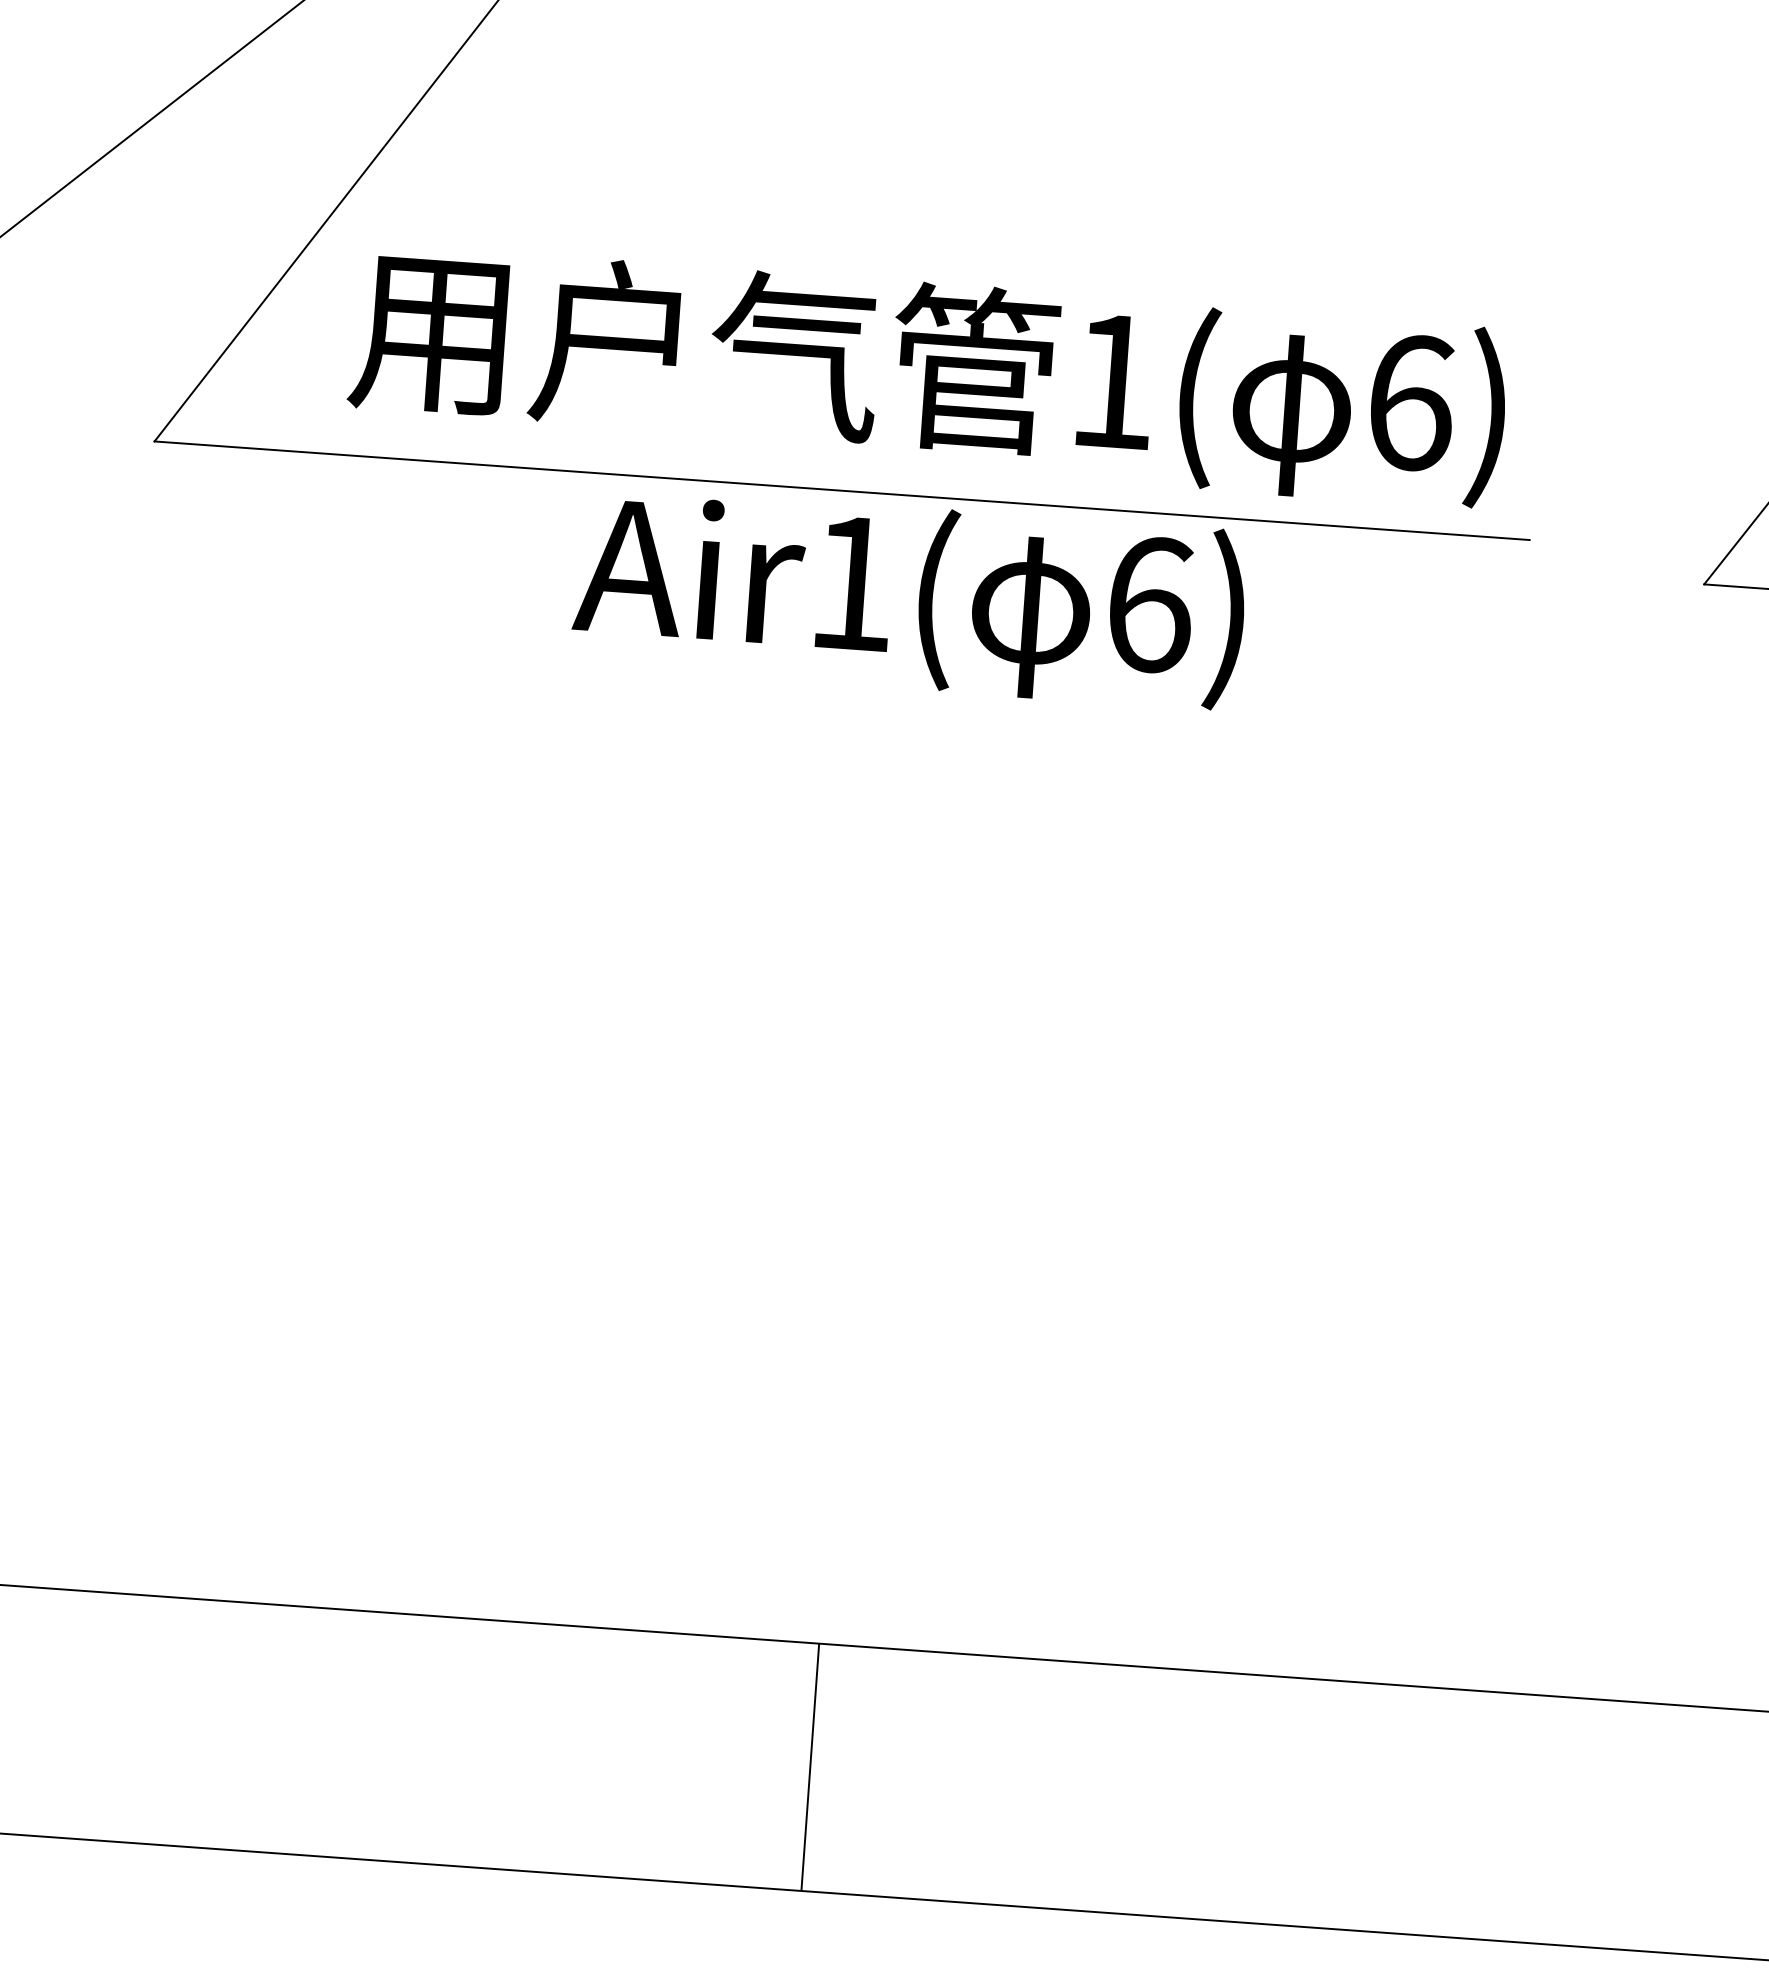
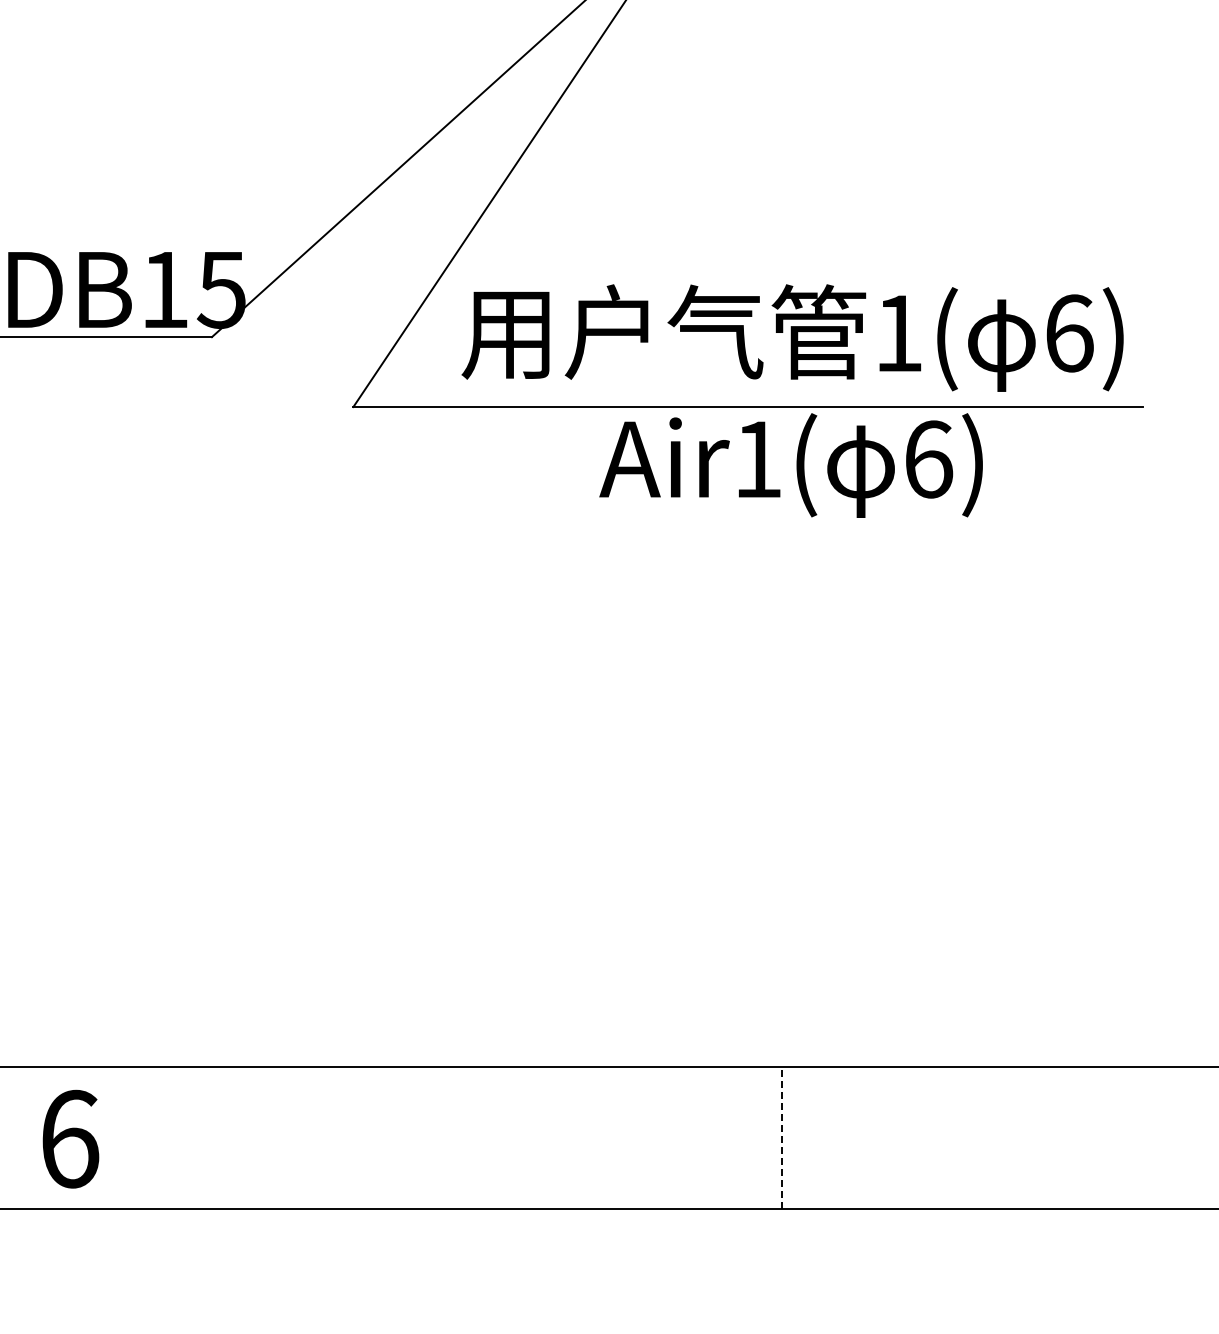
line: (810, 1767) -> (782, 1137), solid -> dashed

